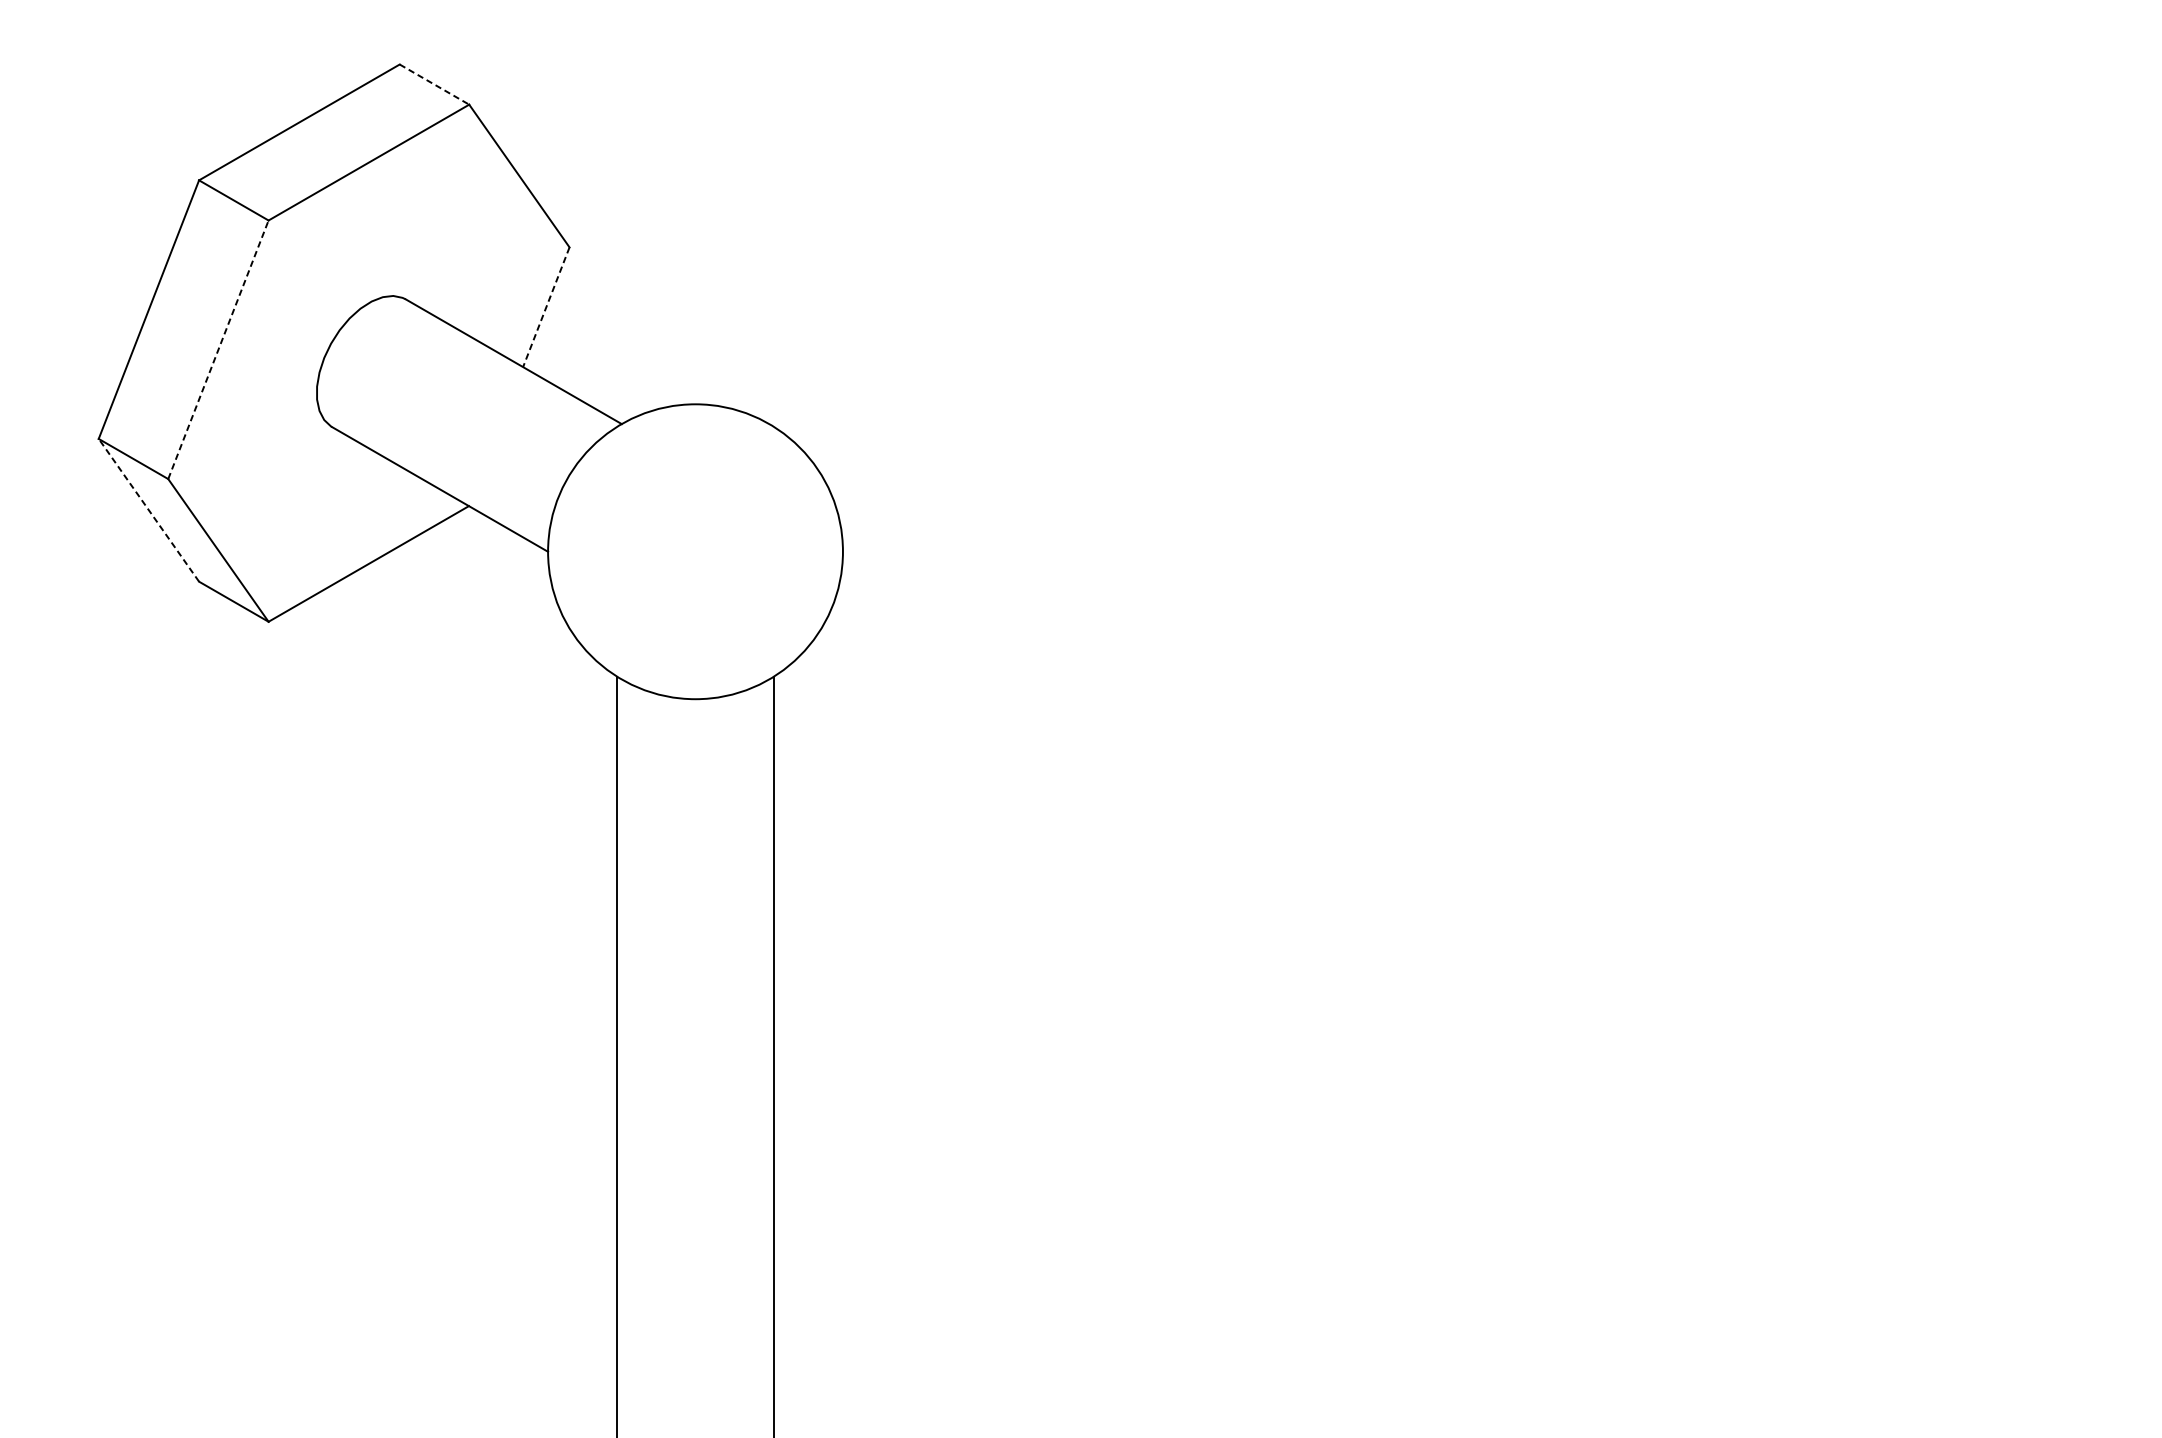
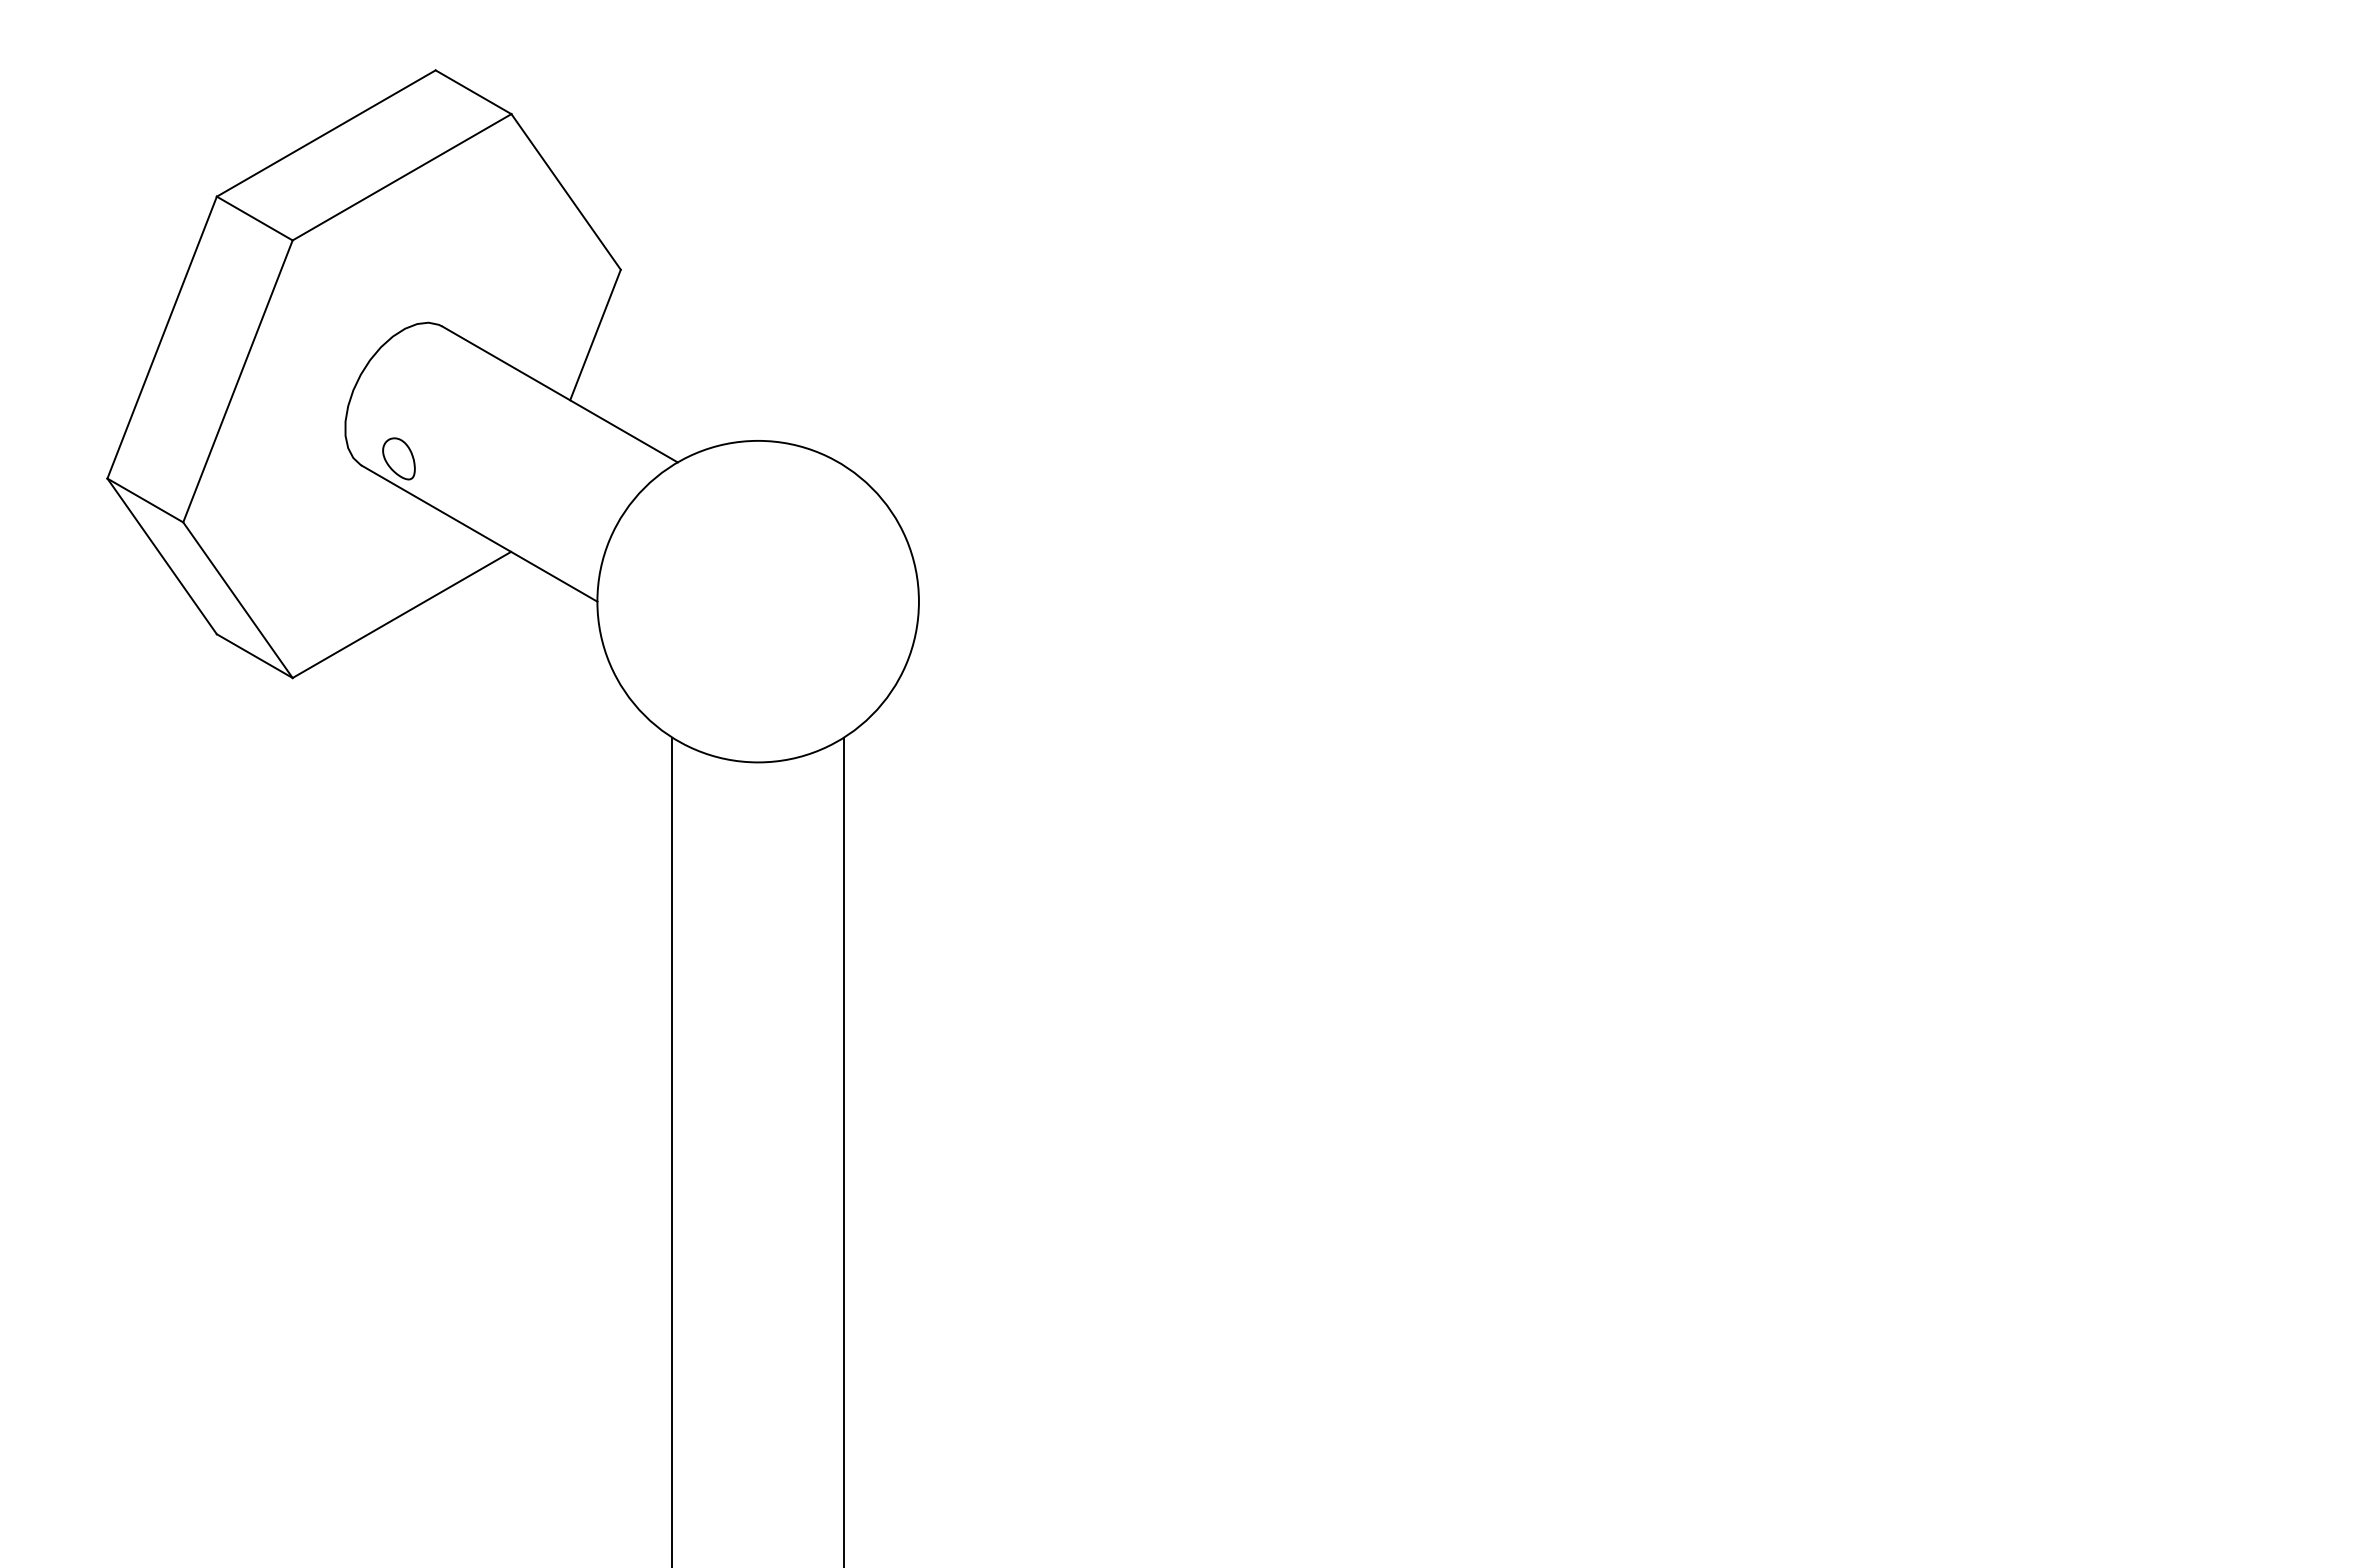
line: (434, 84) -> (473, 92), dashed -> solid
line: (546, 307) -> (595, 335), dashed -> solid
line: (218, 348) -> (238, 380), dashed -> solid
part: (365, 420) -> (398, 458), added
line: (148, 510) -> (161, 556), dashed -> solid

